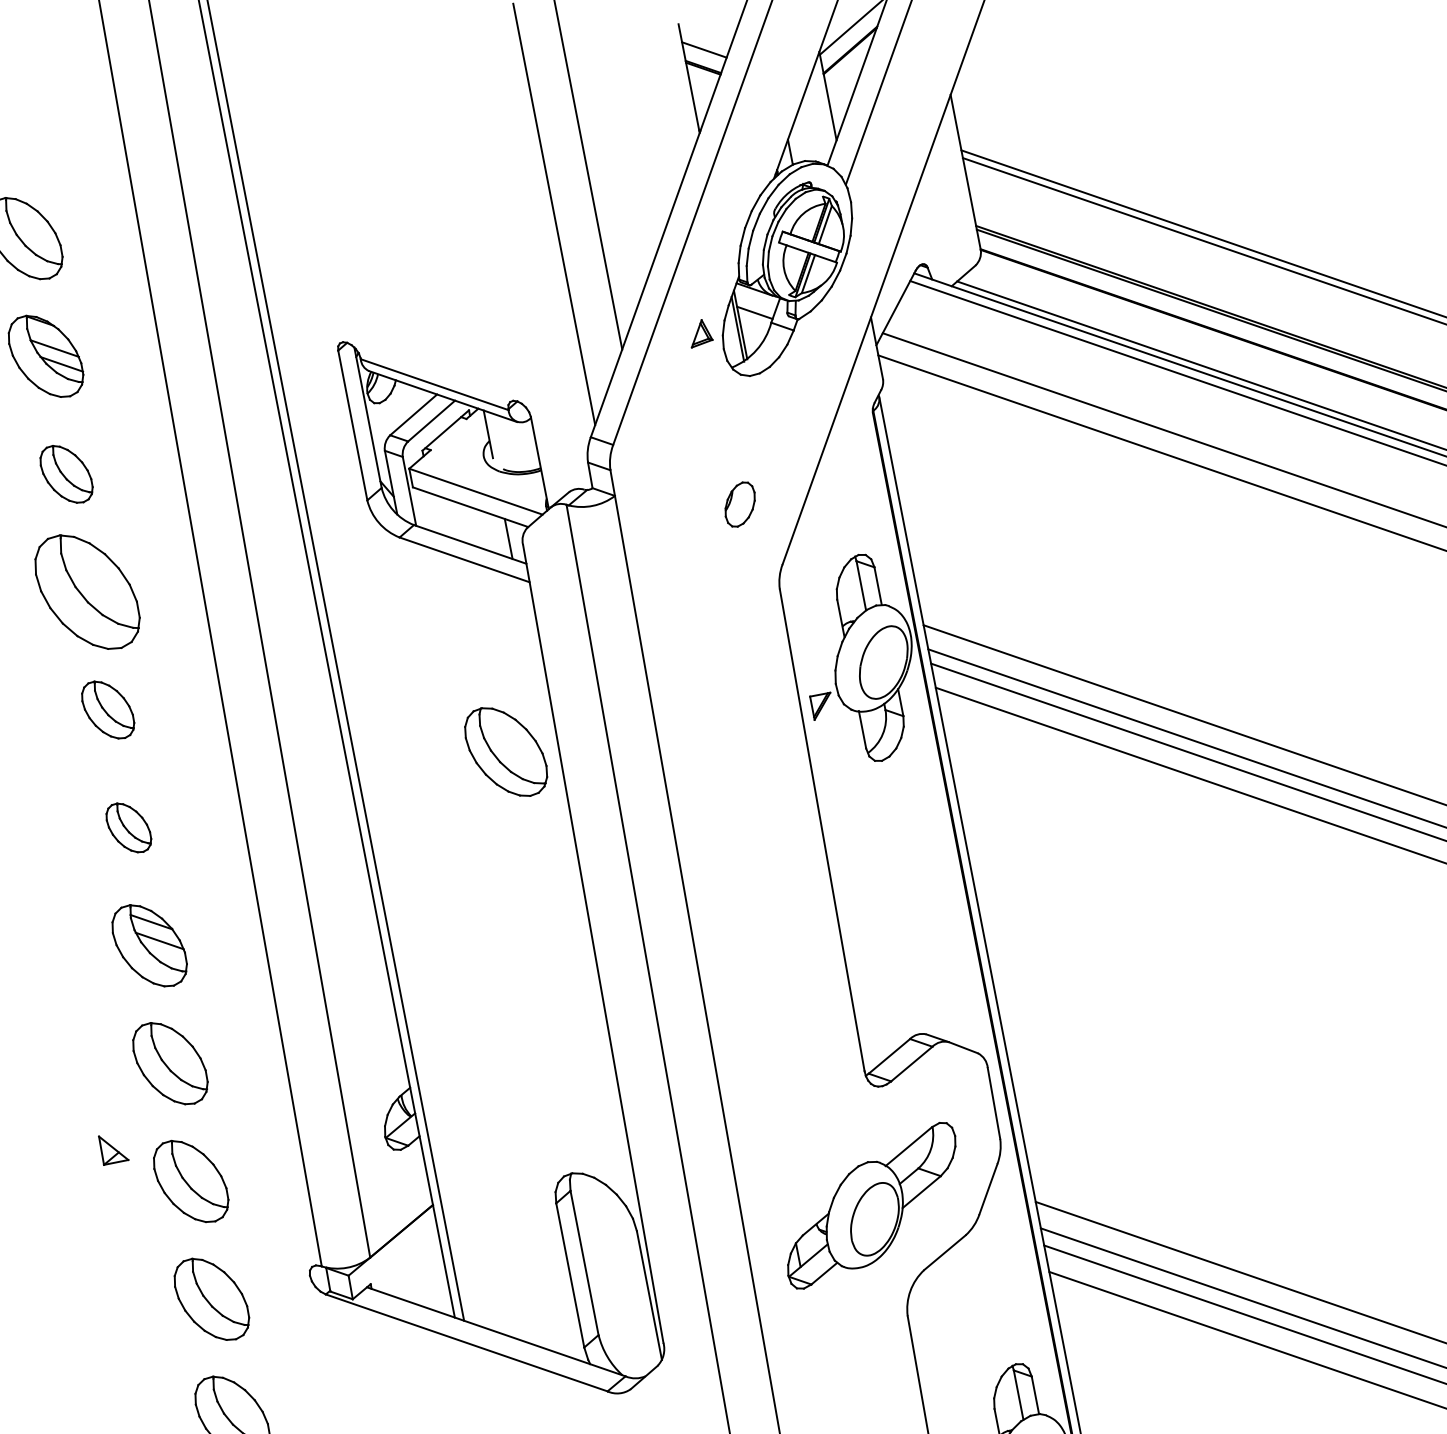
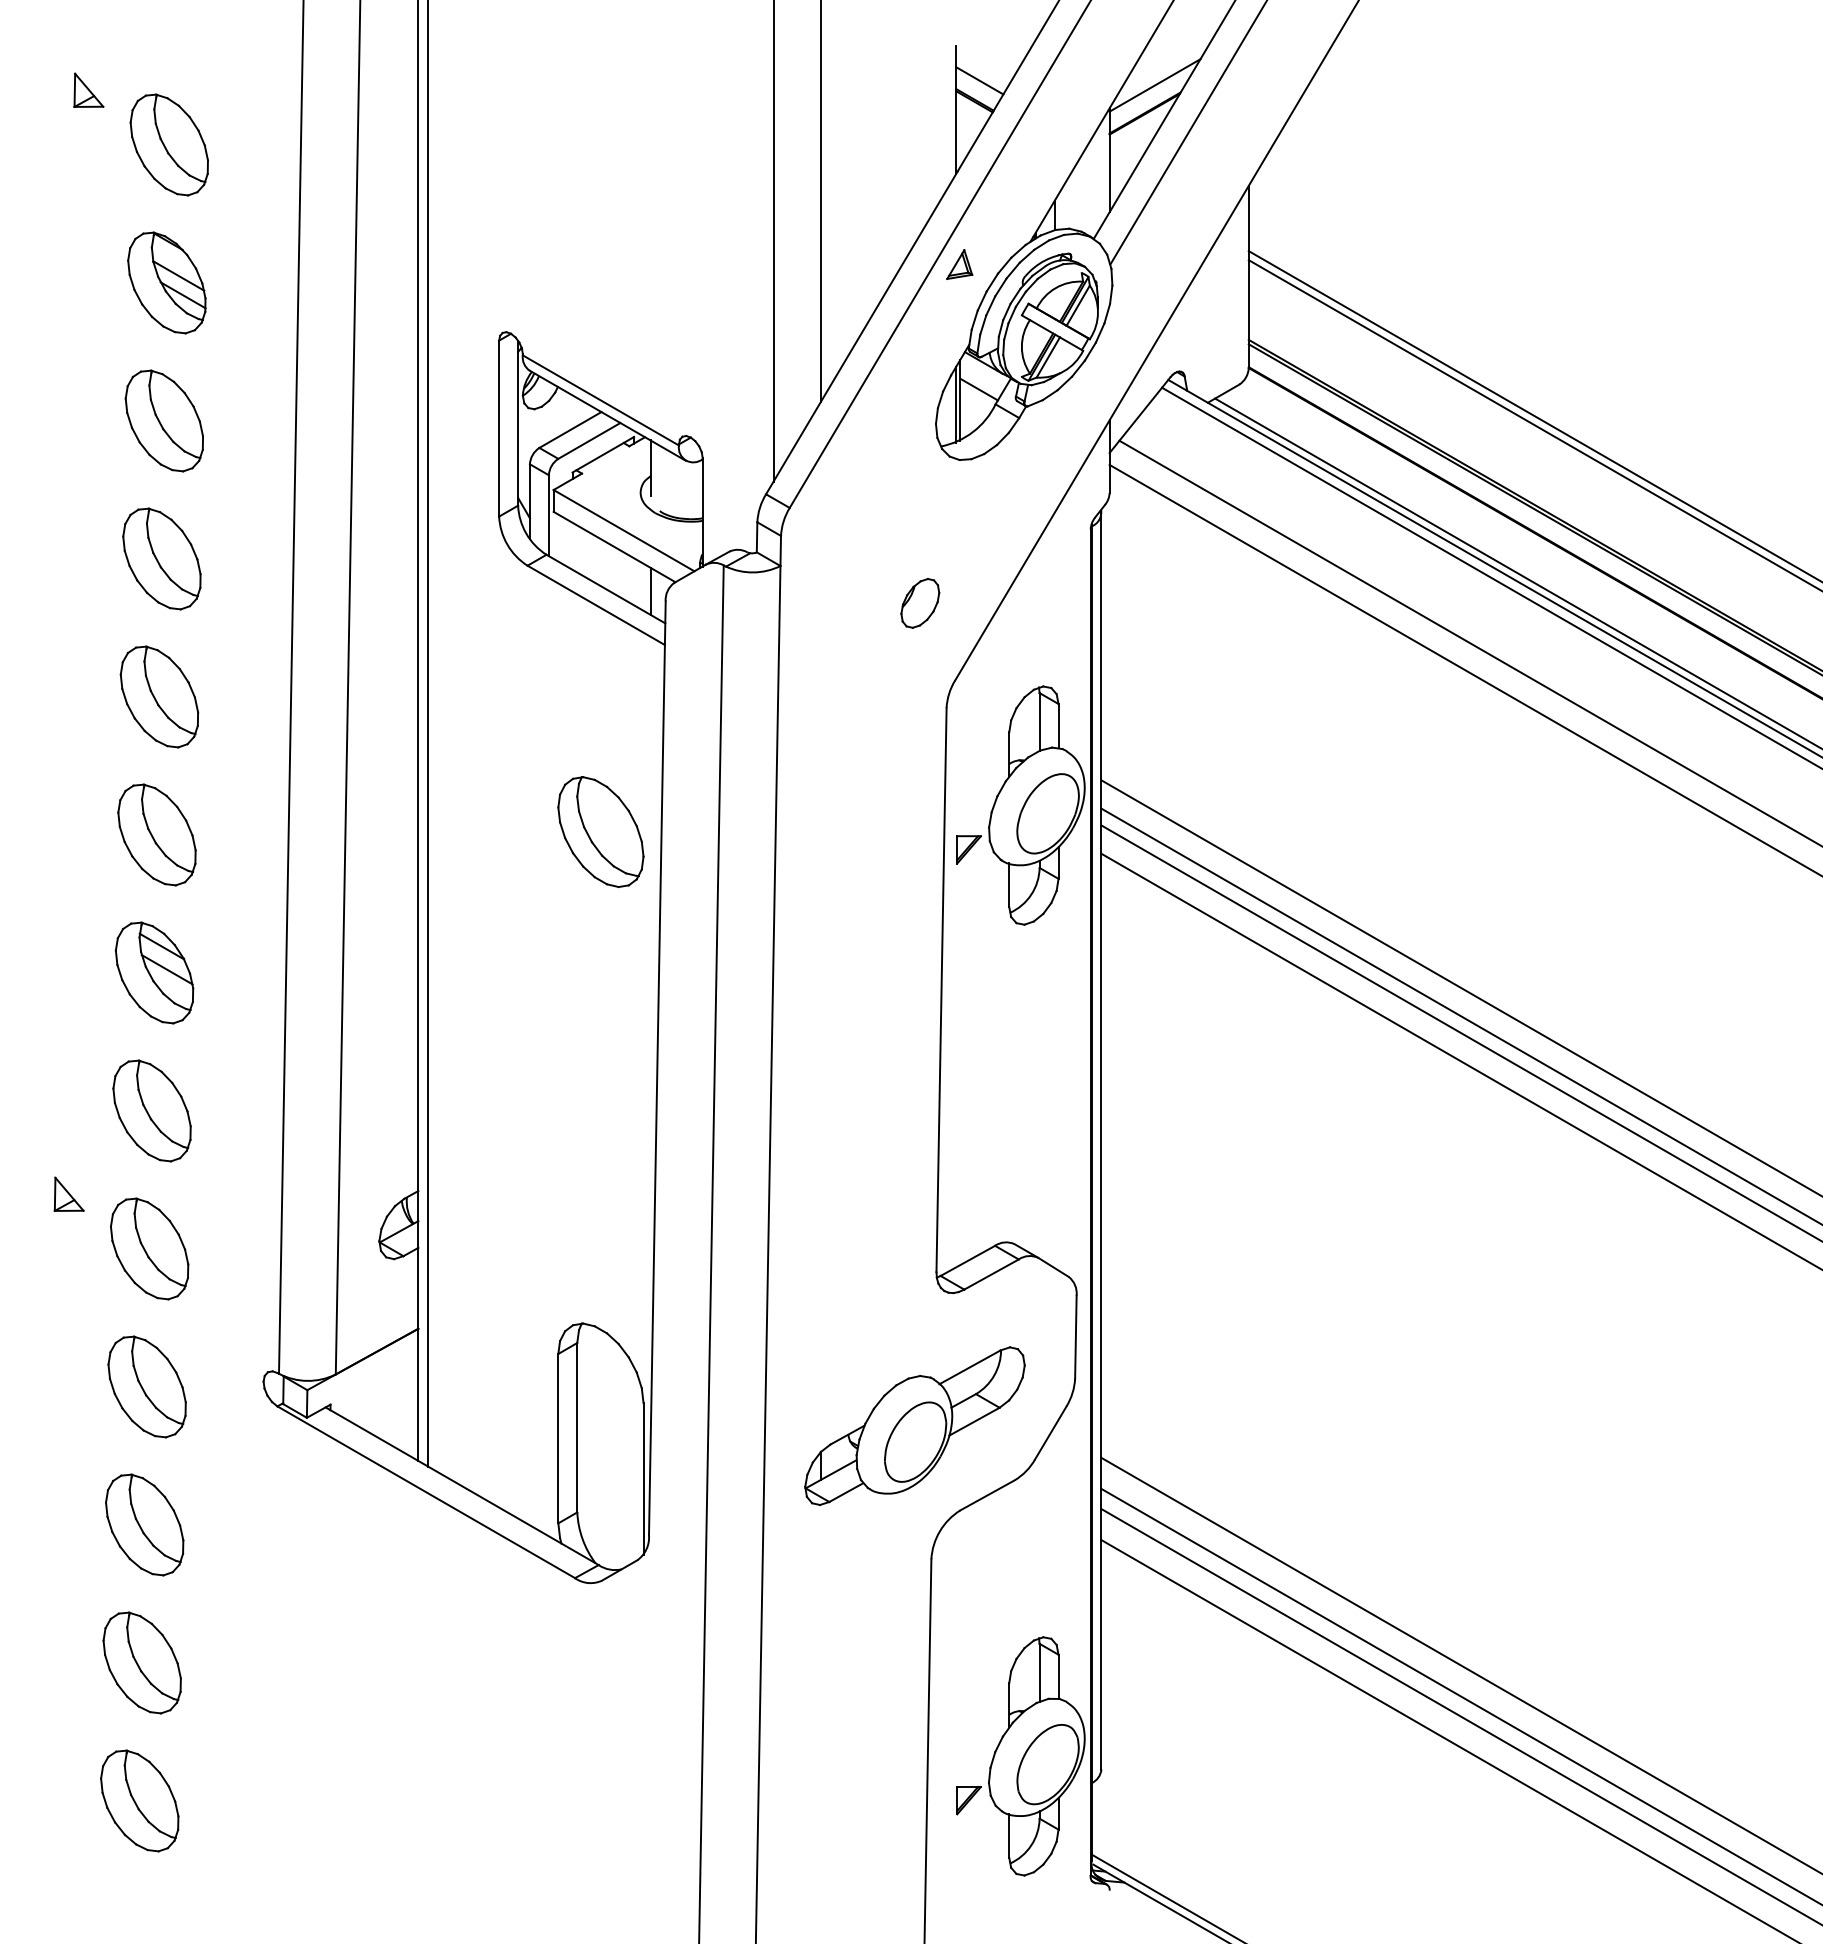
part: (699, 333) -> (959, 264), moved
part: (65, 474) -> (163, 420), size x1.43
part: (86, 591) -> (161, 558), size x0.71
part: (107, 709) -> (159, 696), size x1.43
part: (128, 827) -> (156, 834), size x1.67

